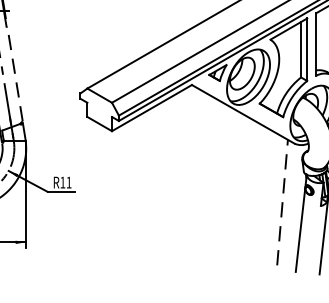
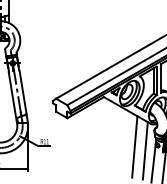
line: (16, 74) -> (23, 92), dashed -> solid
line: (258, 193) -> (134, 146), added
line: (282, 201) -> (145, 150), dashed -> solid

